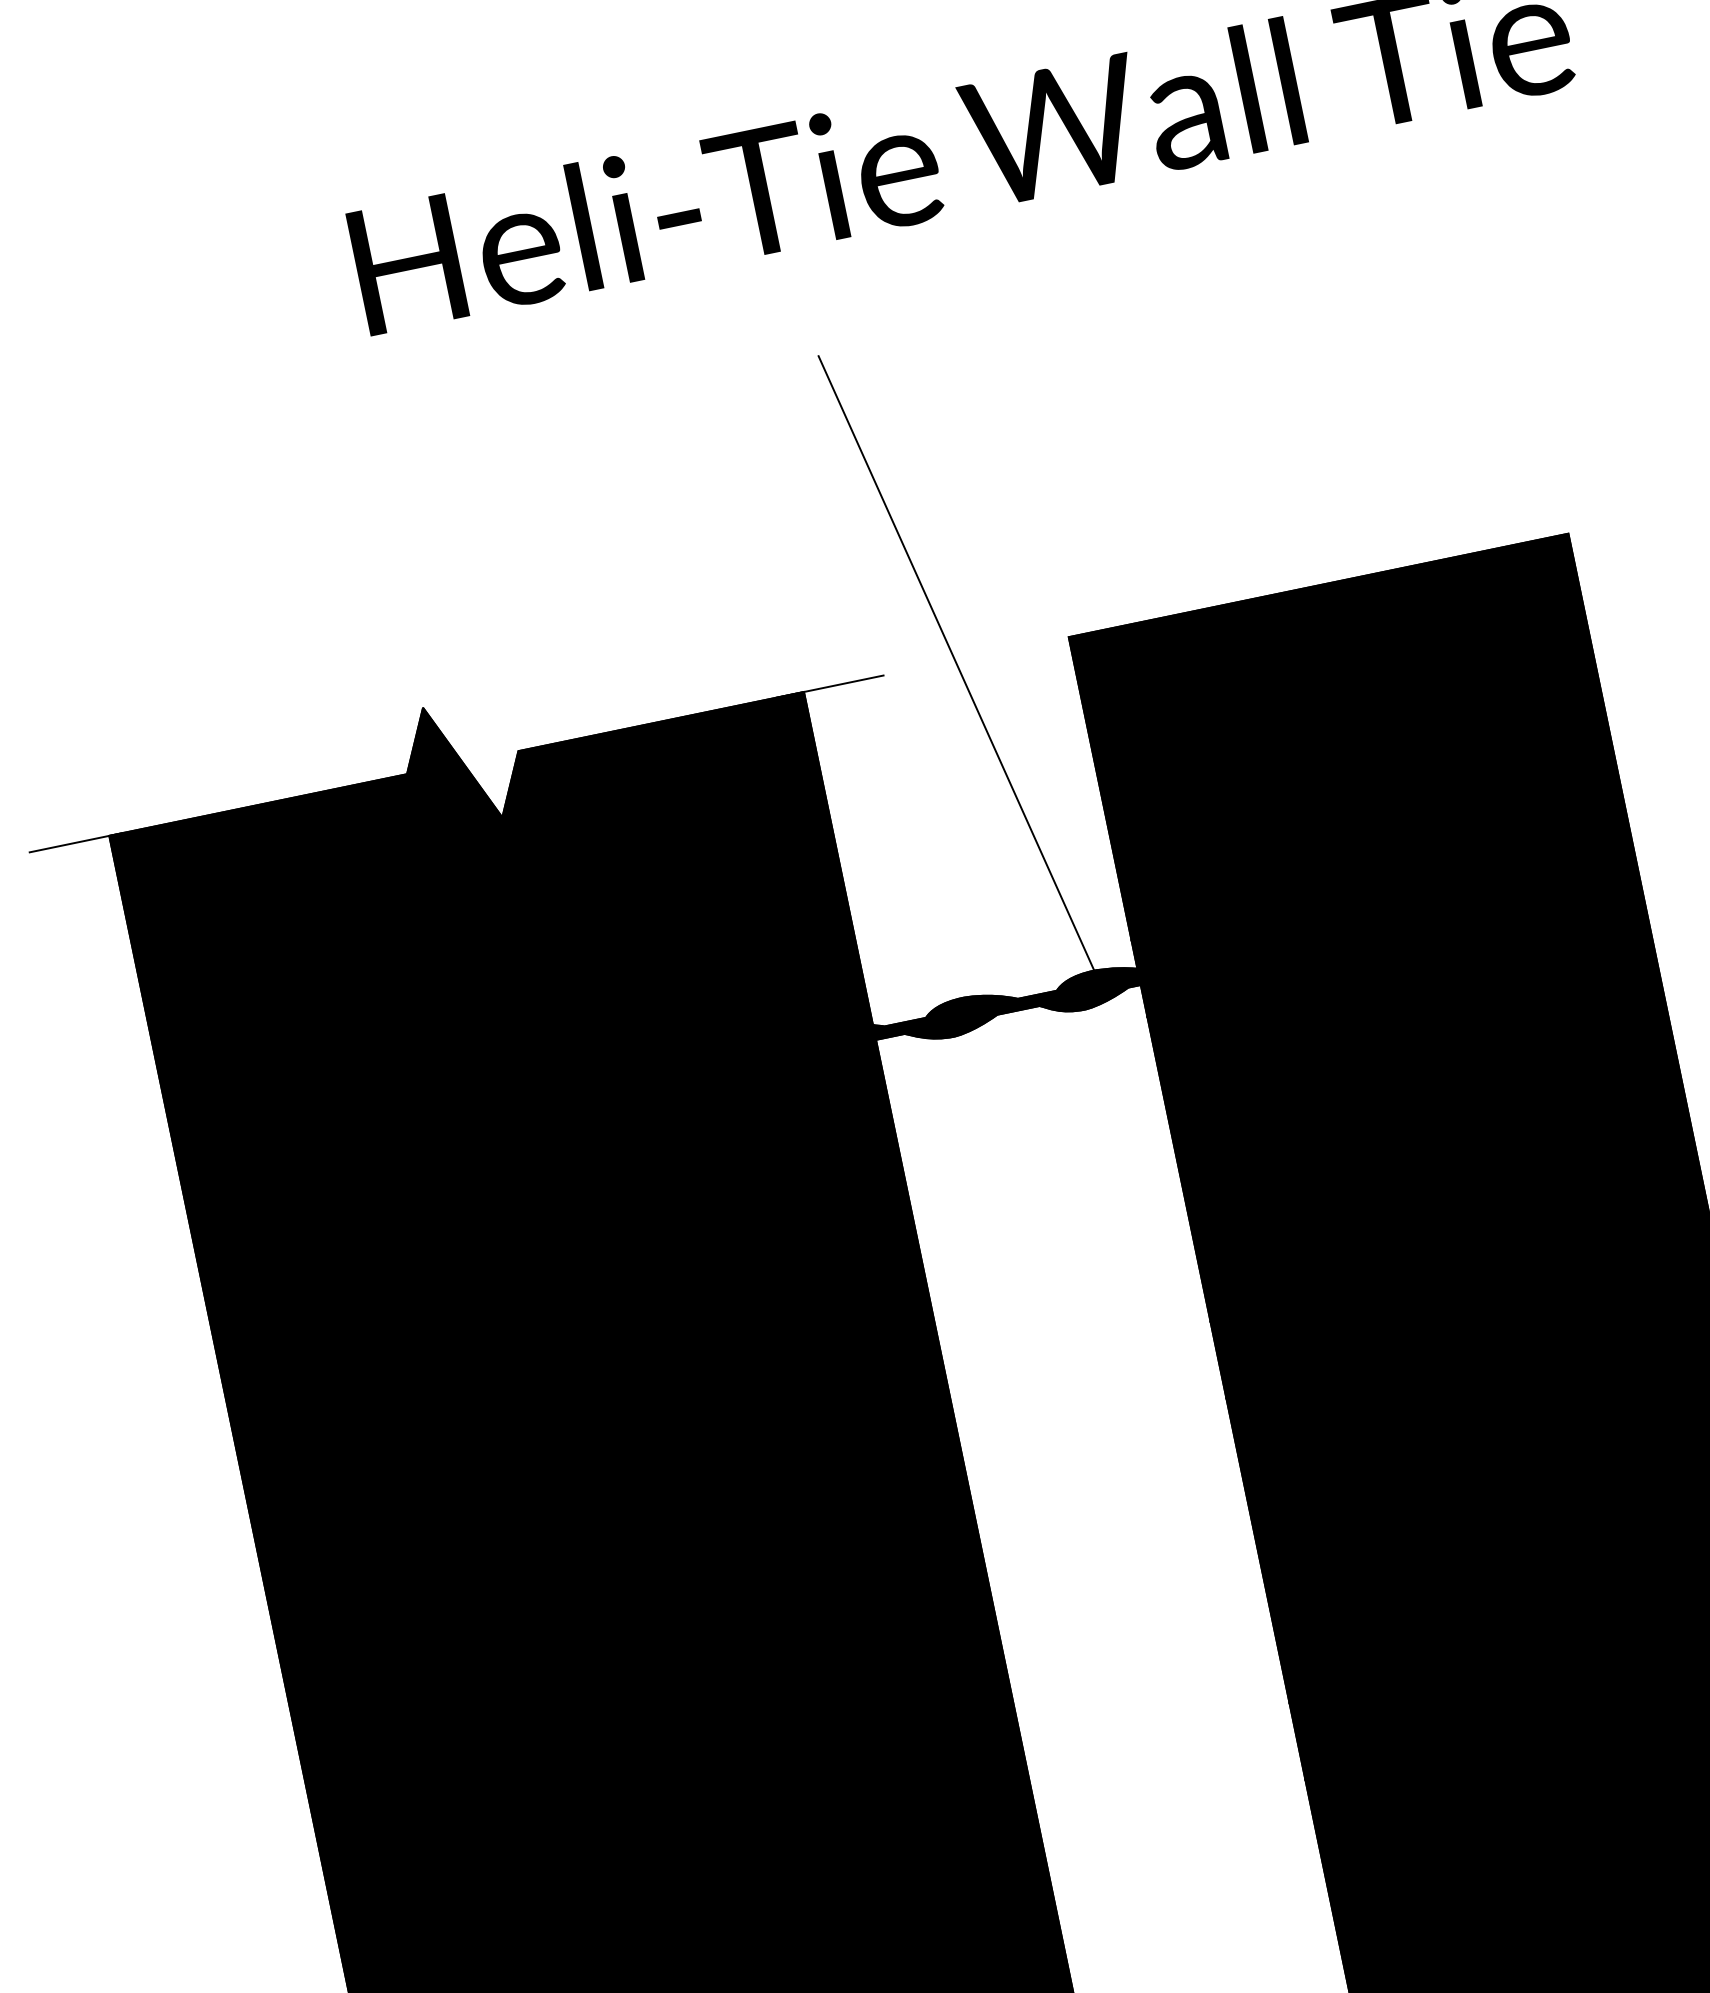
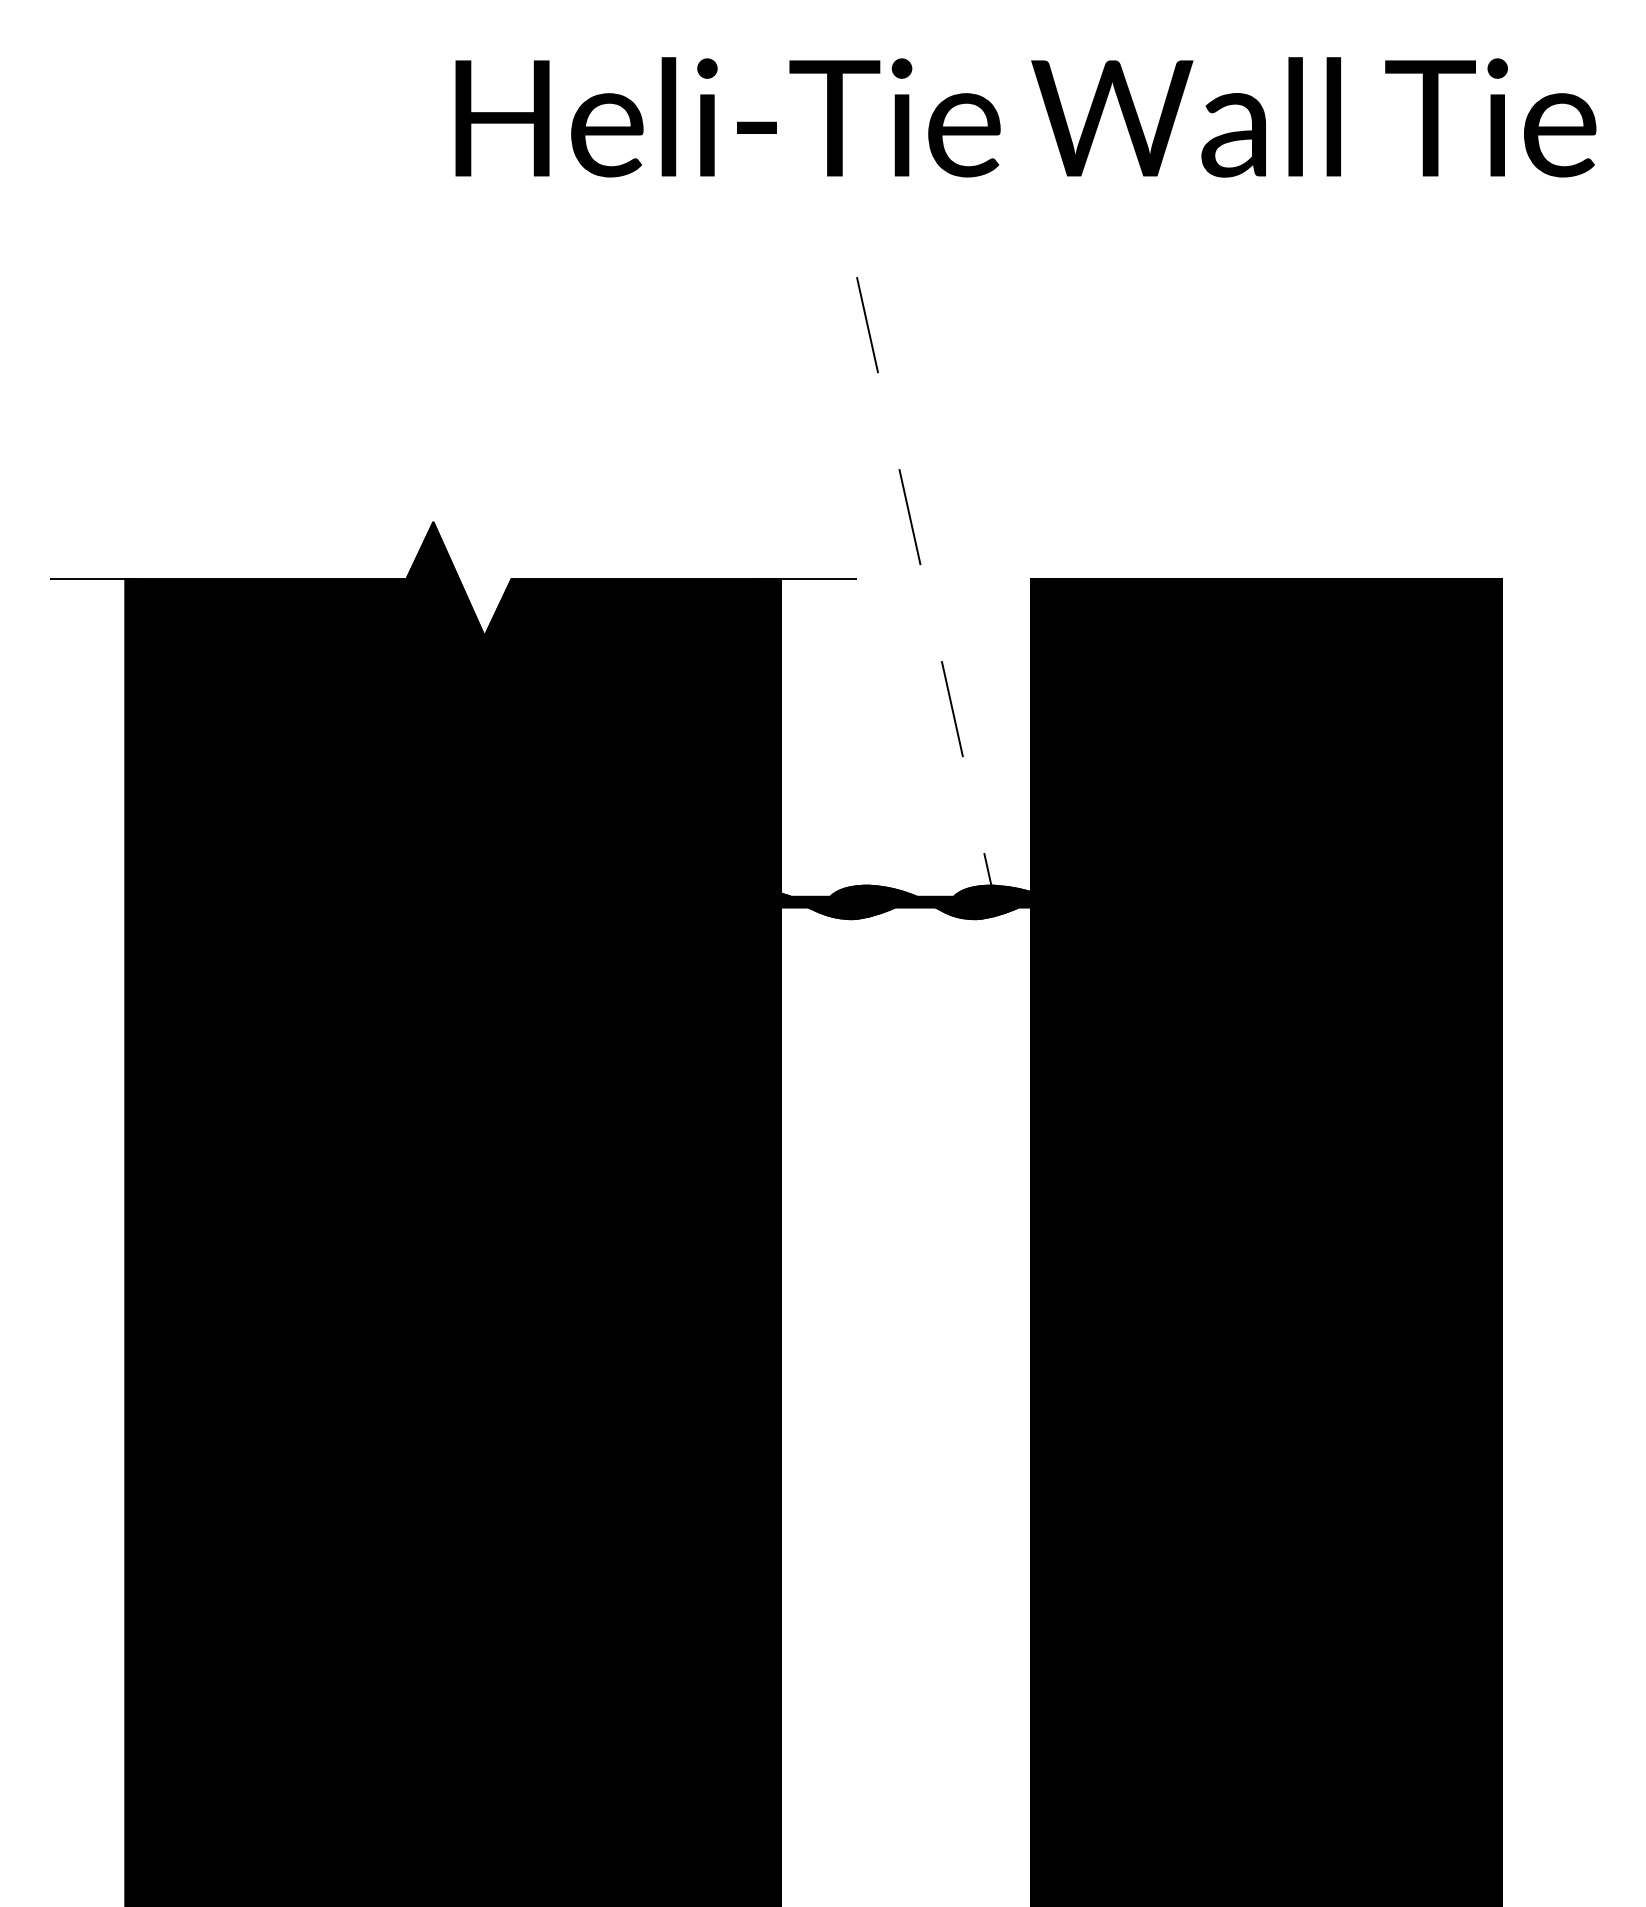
line: (956, 662) -> (924, 581), solid -> dashed

